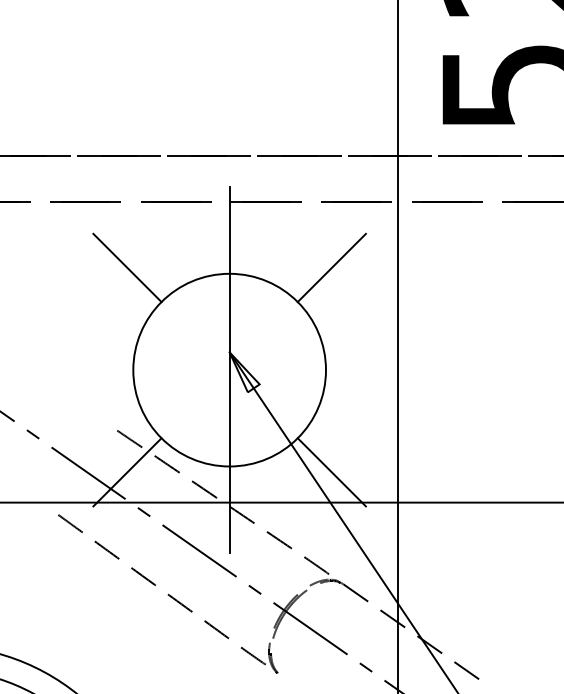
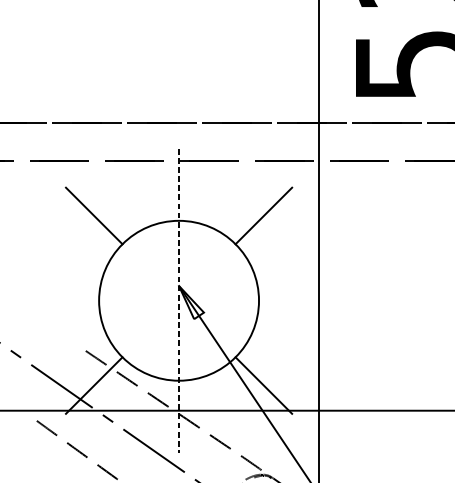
line: (229, 370) -> (178, 301), solid -> dashed

